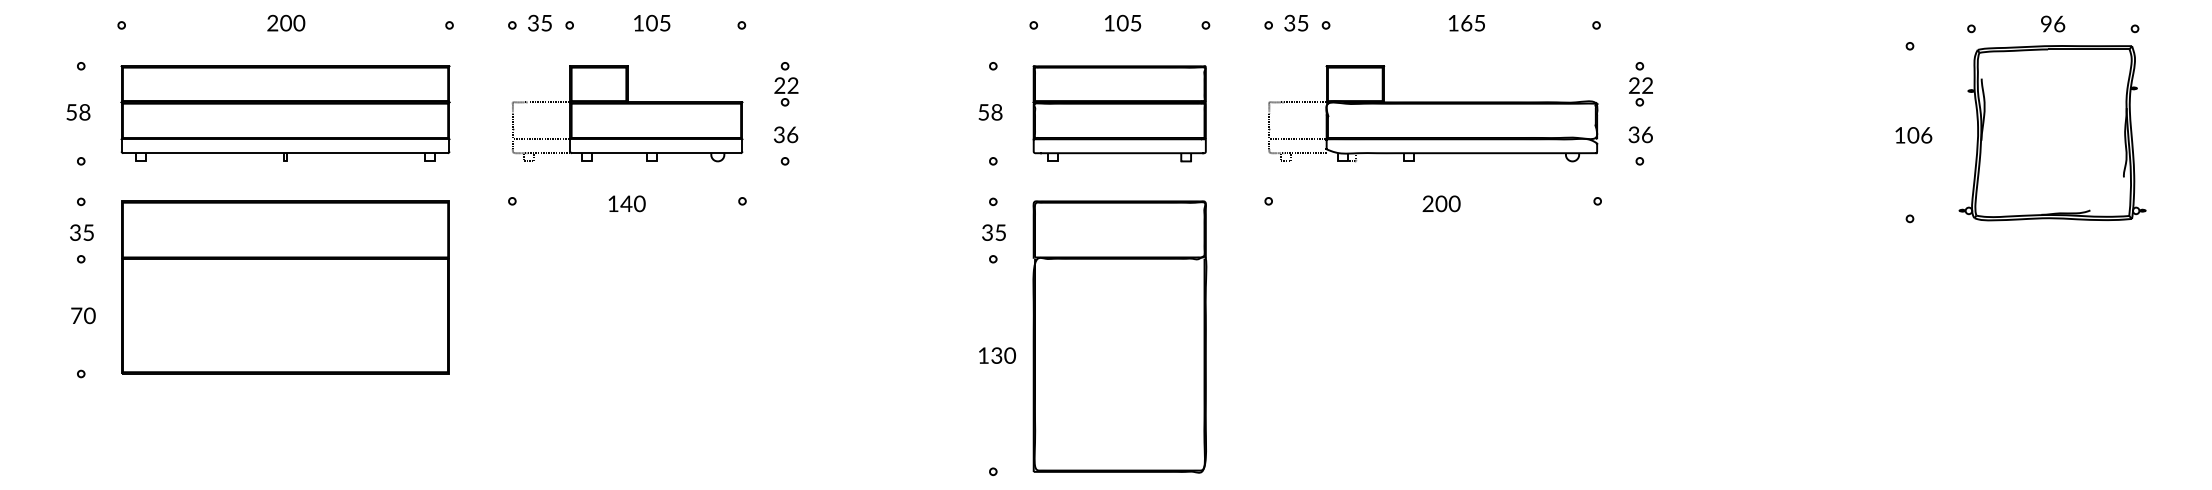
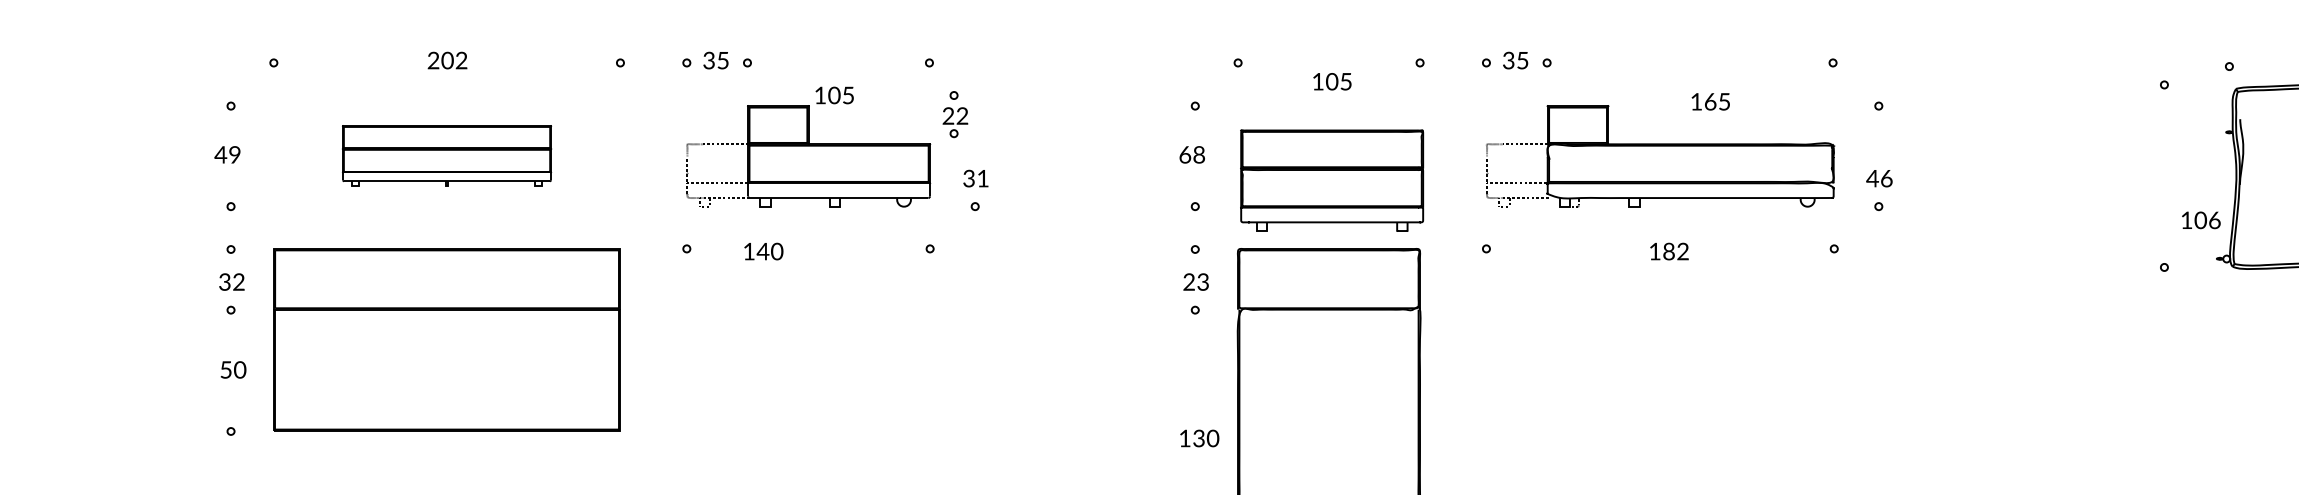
text: (1123, 22) -> (1332, 81), moved
text: (299, 23) -> (461, 60), 200 -> 202
text: (652, 23) -> (834, 95), moved
text: (1466, 23) -> (1710, 102), moved
part: (786, 84) -> (955, 114), moved
part: (1640, 91) -> (1879, 132), removed
text: (77, 112) -> (227, 155), 58 -> 49
text: (983, 112) -> (1184, 155), 58 -> 68
part: (285, 113) -> (447, 156), size x0.6
part: (1119, 113) -> (1331, 180), moved
text: (792, 134) -> (983, 178), 36 -> 31
text: (1633, 134) -> (1872, 178), 36 -> 46
text: (1913, 135) -> (2200, 220), moved
text: (626, 203) -> (763, 251), moved
text: (1441, 203) -> (1669, 251), 200 -> 182
text: (88, 232) -> (238, 281), 35 -> 32
text: (994, 232) -> (1196, 281), 35 -> 23
text: (76, 315) -> (226, 369), 70 -> 50
text: (997, 355) -> (1199, 438), moved

